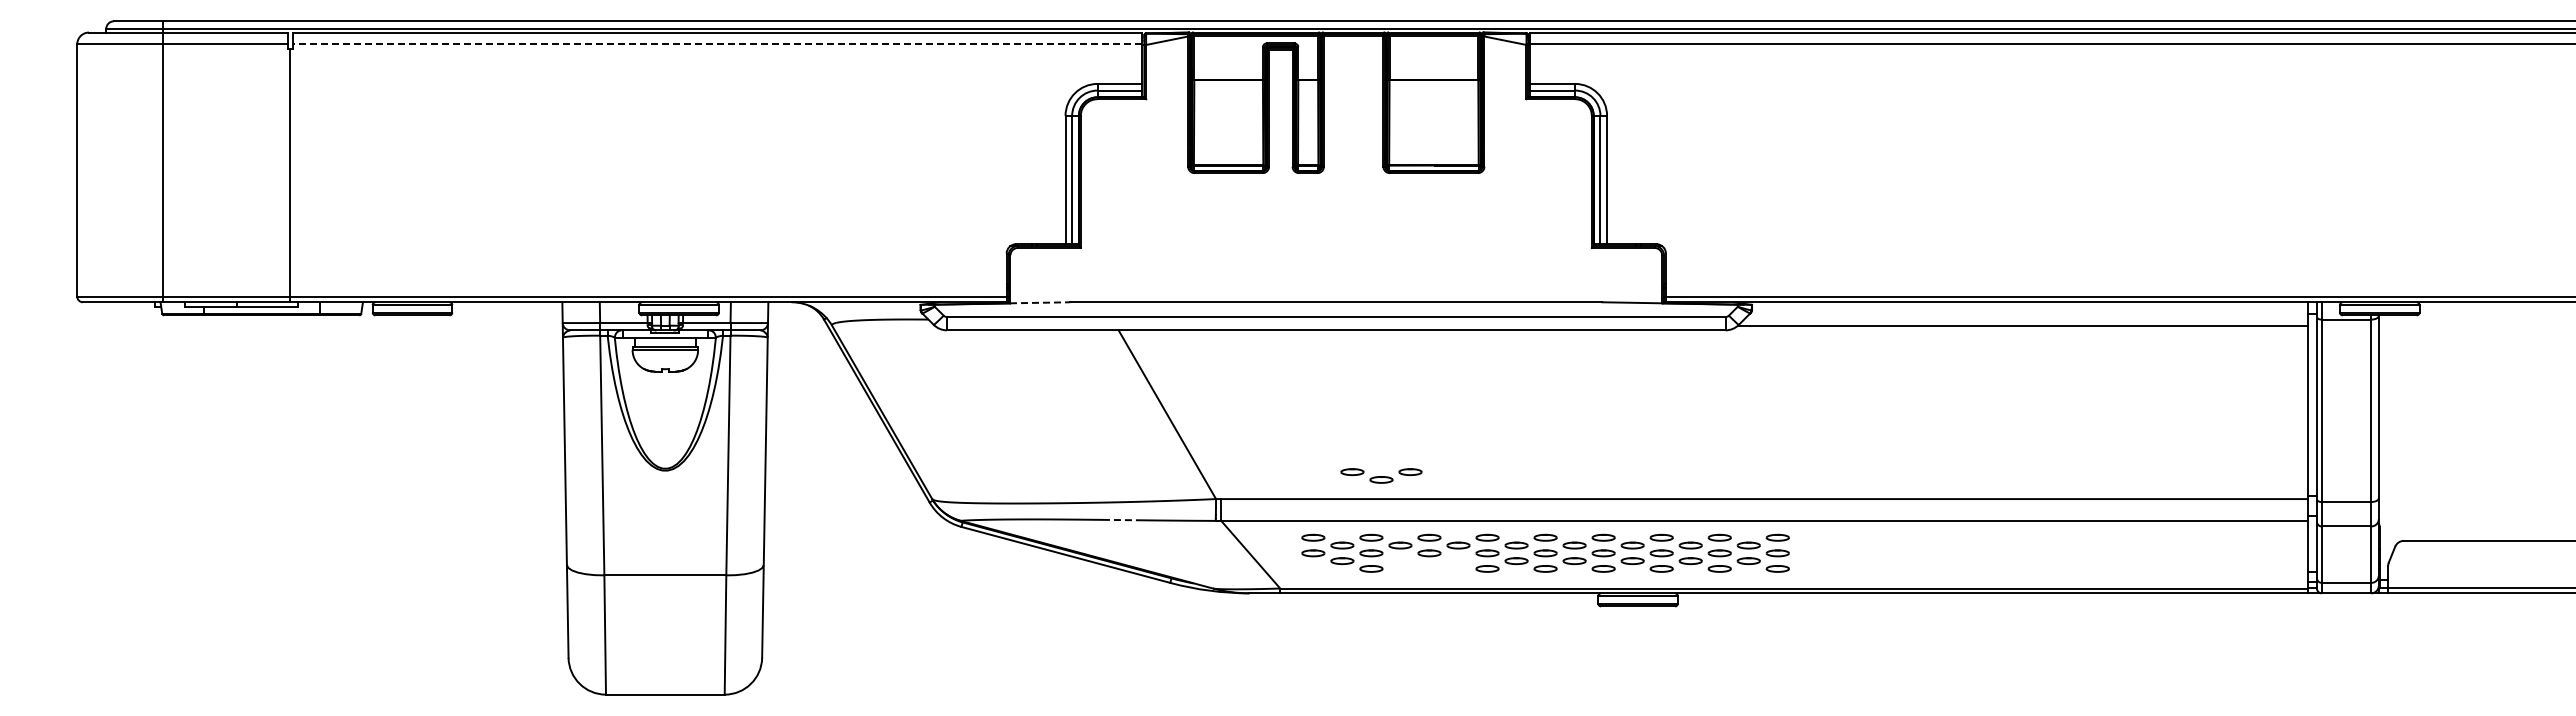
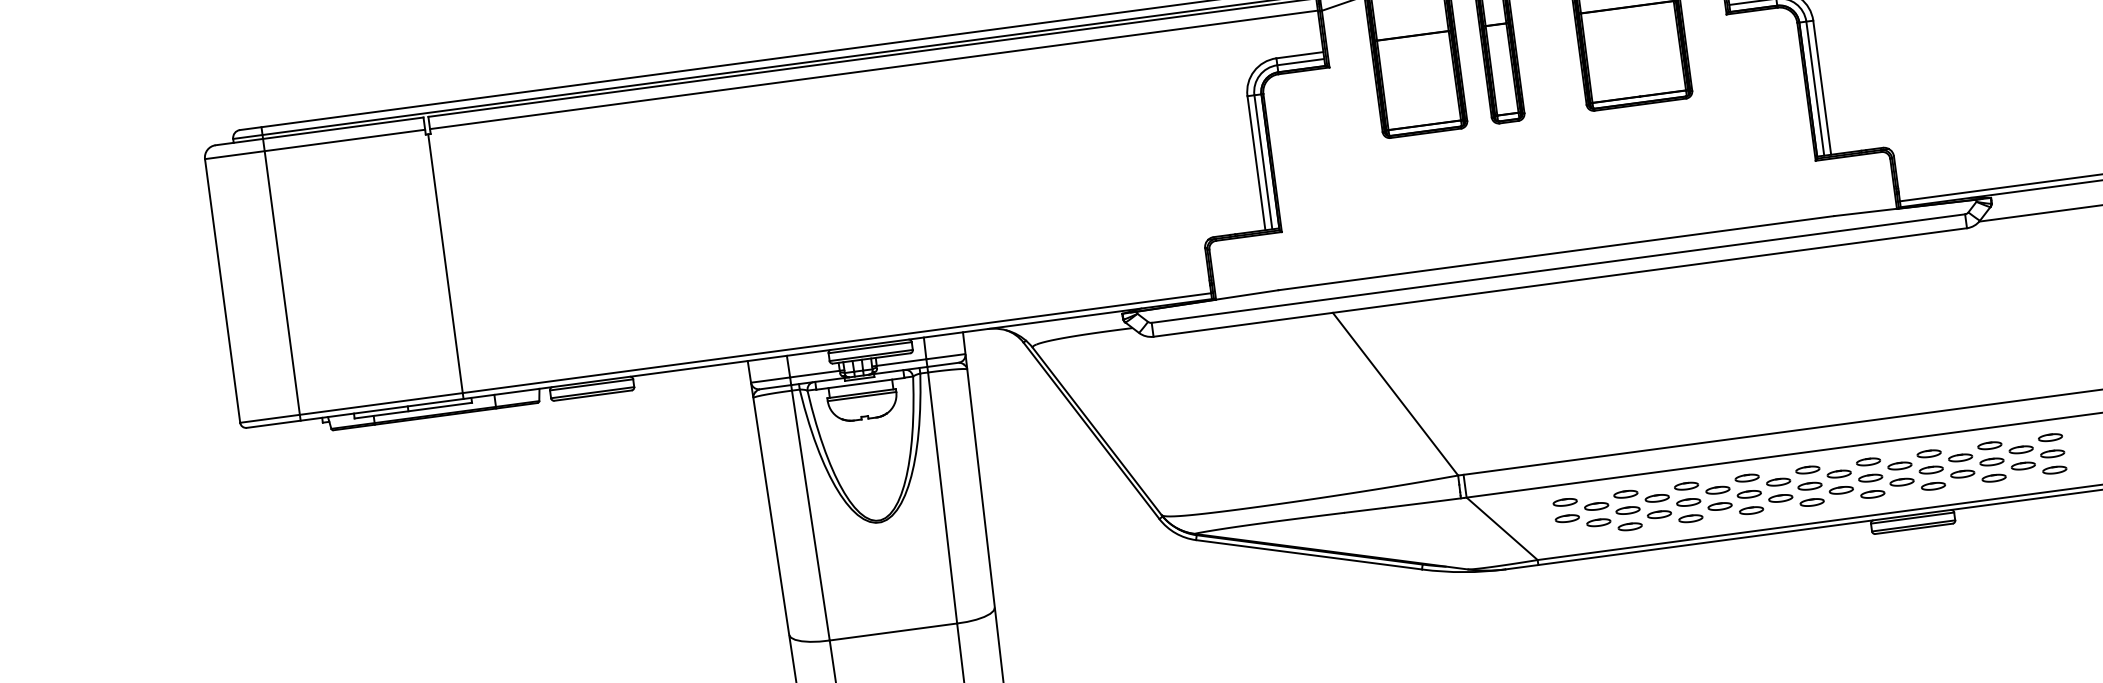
line: (717, 44) -> (873, 70), dashed -> solid
line: (163, 161) -> (281, 273), moved
line: (1040, 302) -> (1247, 294), dashed -> solid
part: (1381, 475) -> (1690, 514), moved
line: (1123, 520) -> (1364, 510), dashed -> solid

